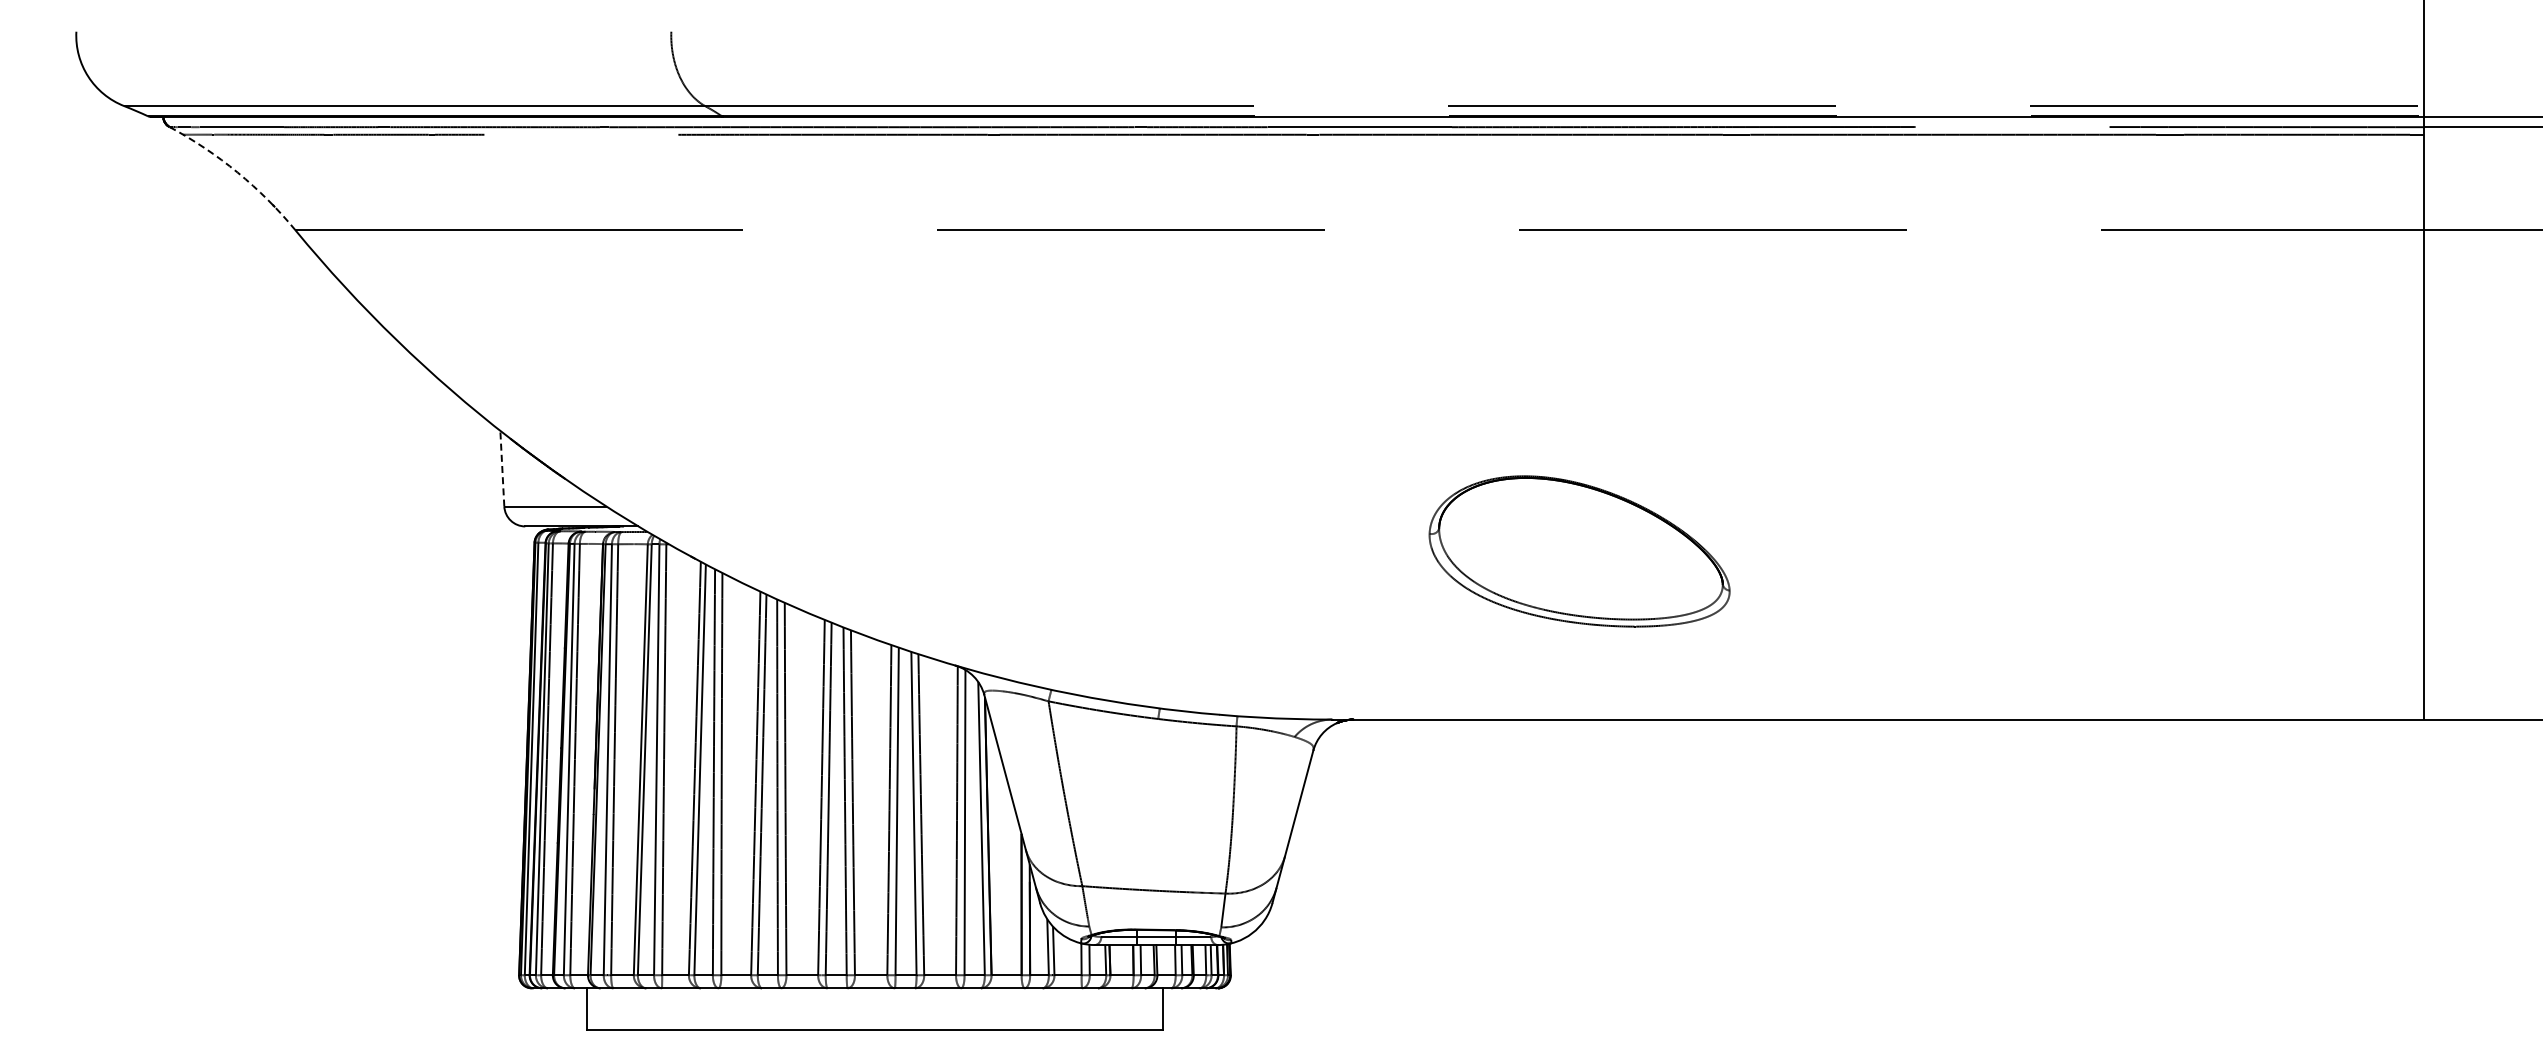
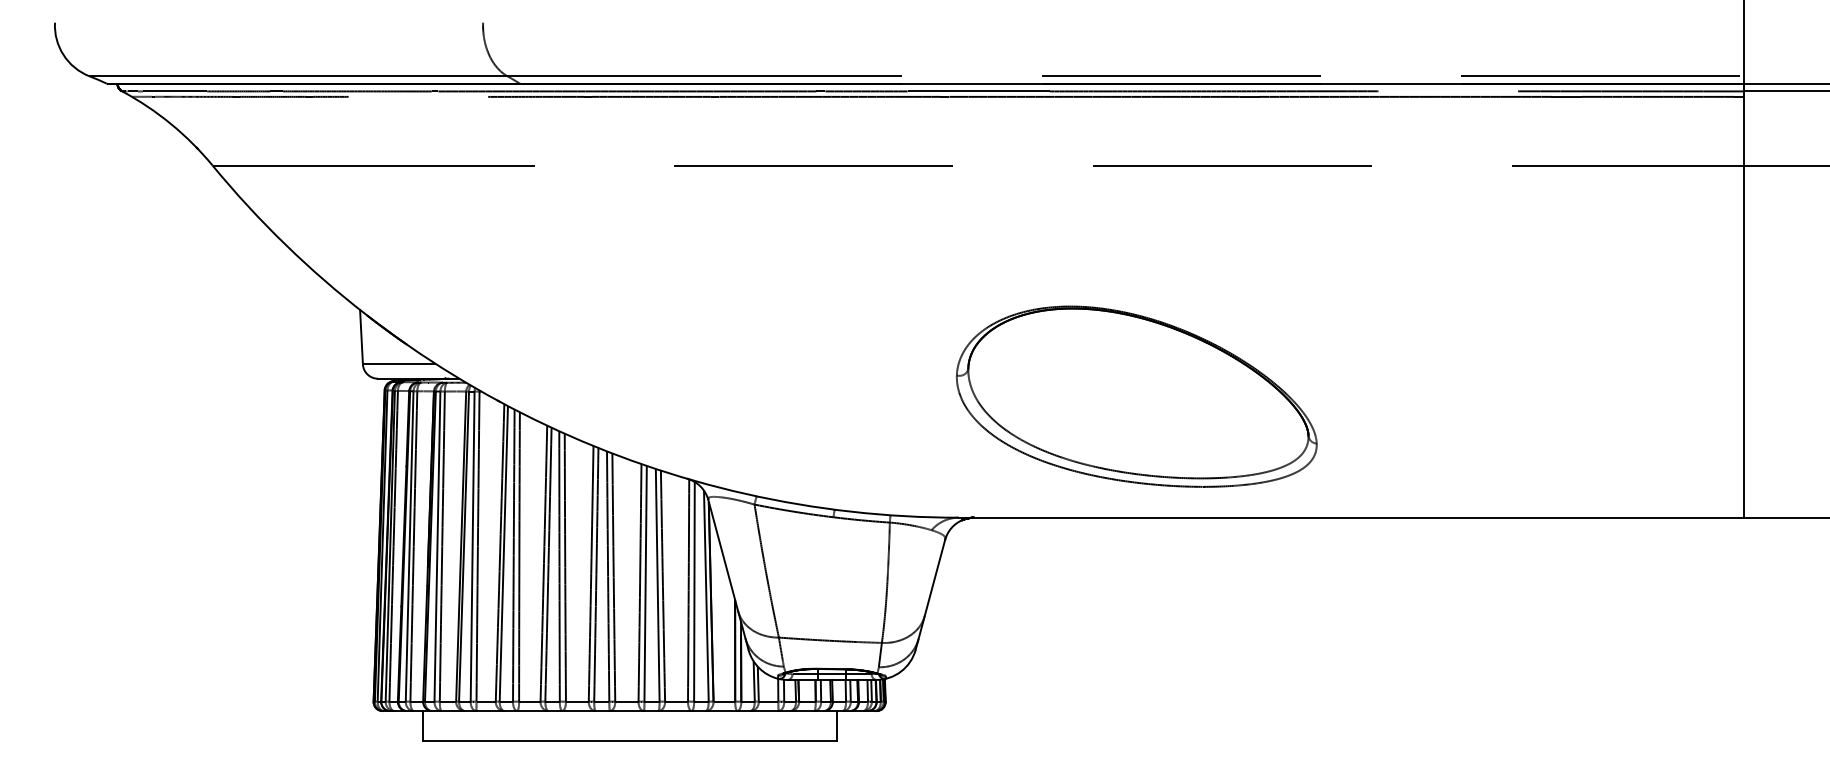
arc: (237, 172) -> (170, 124), dashed -> solid
line: (502, 468) -> (361, 337), dashed -> solid
part: (1579, 551) -> (1136, 396), size x1.67

